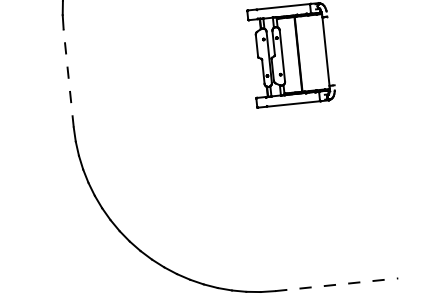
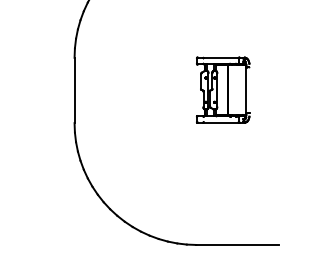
line: (68, 78) -> (74, 90), dashed -> solid
line: (336, 284) -> (237, 244), dashed -> solid

